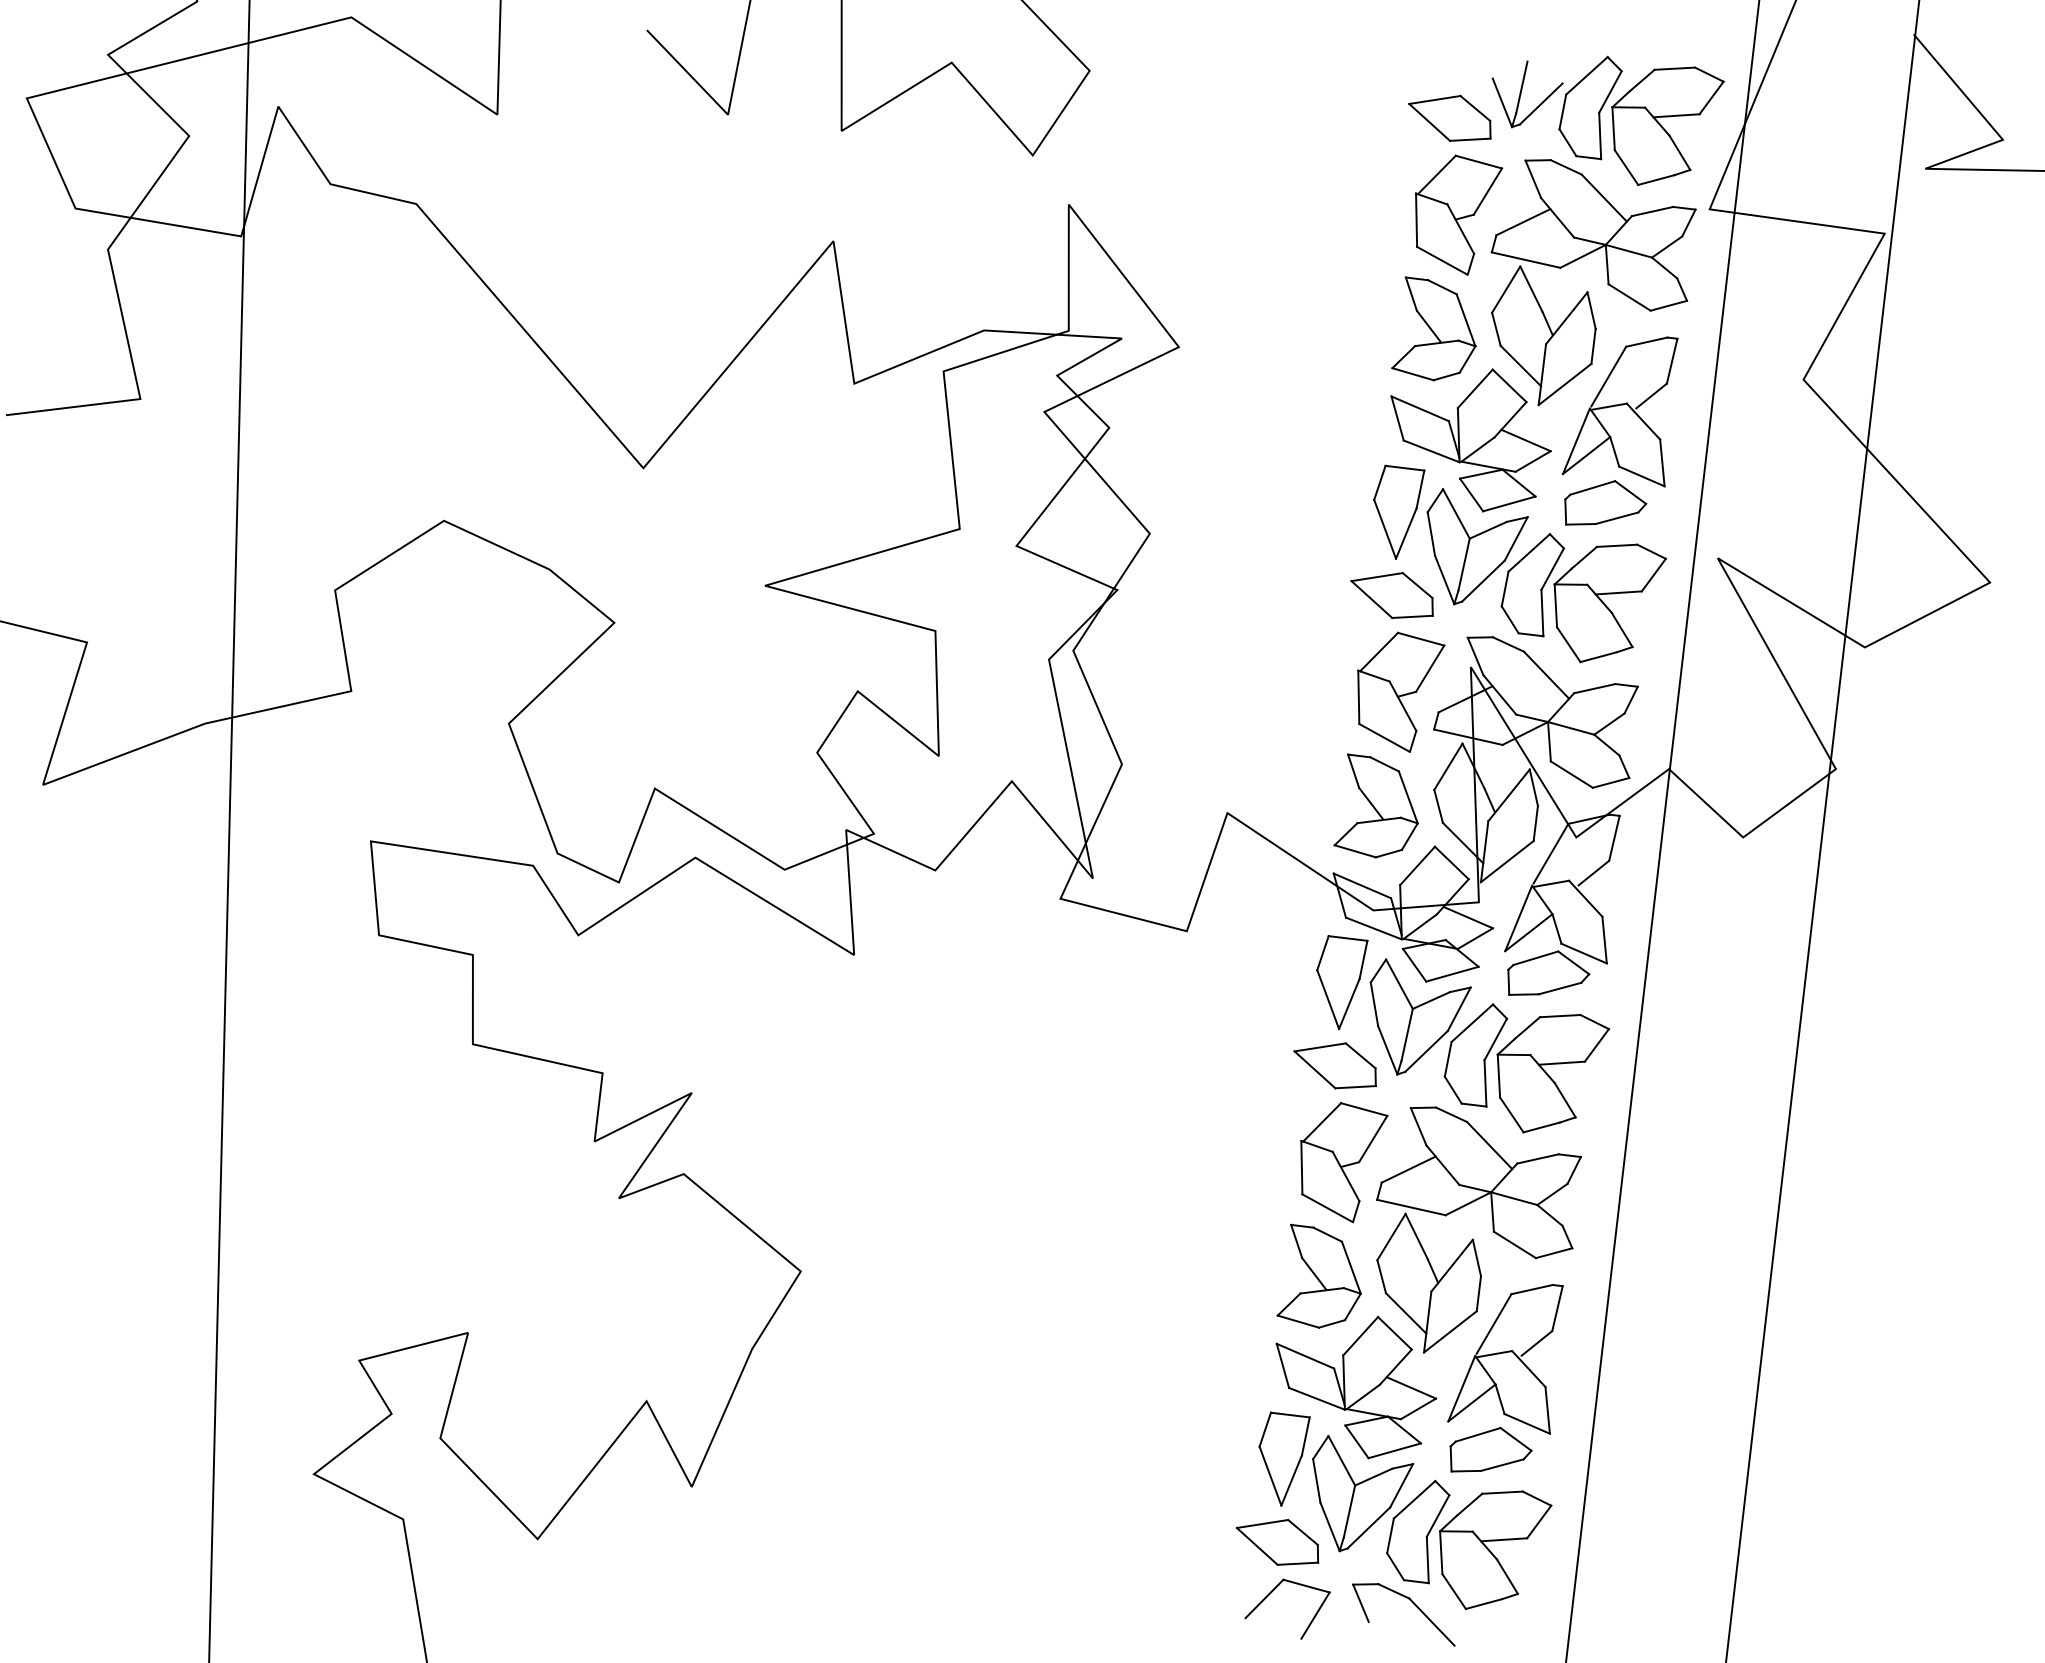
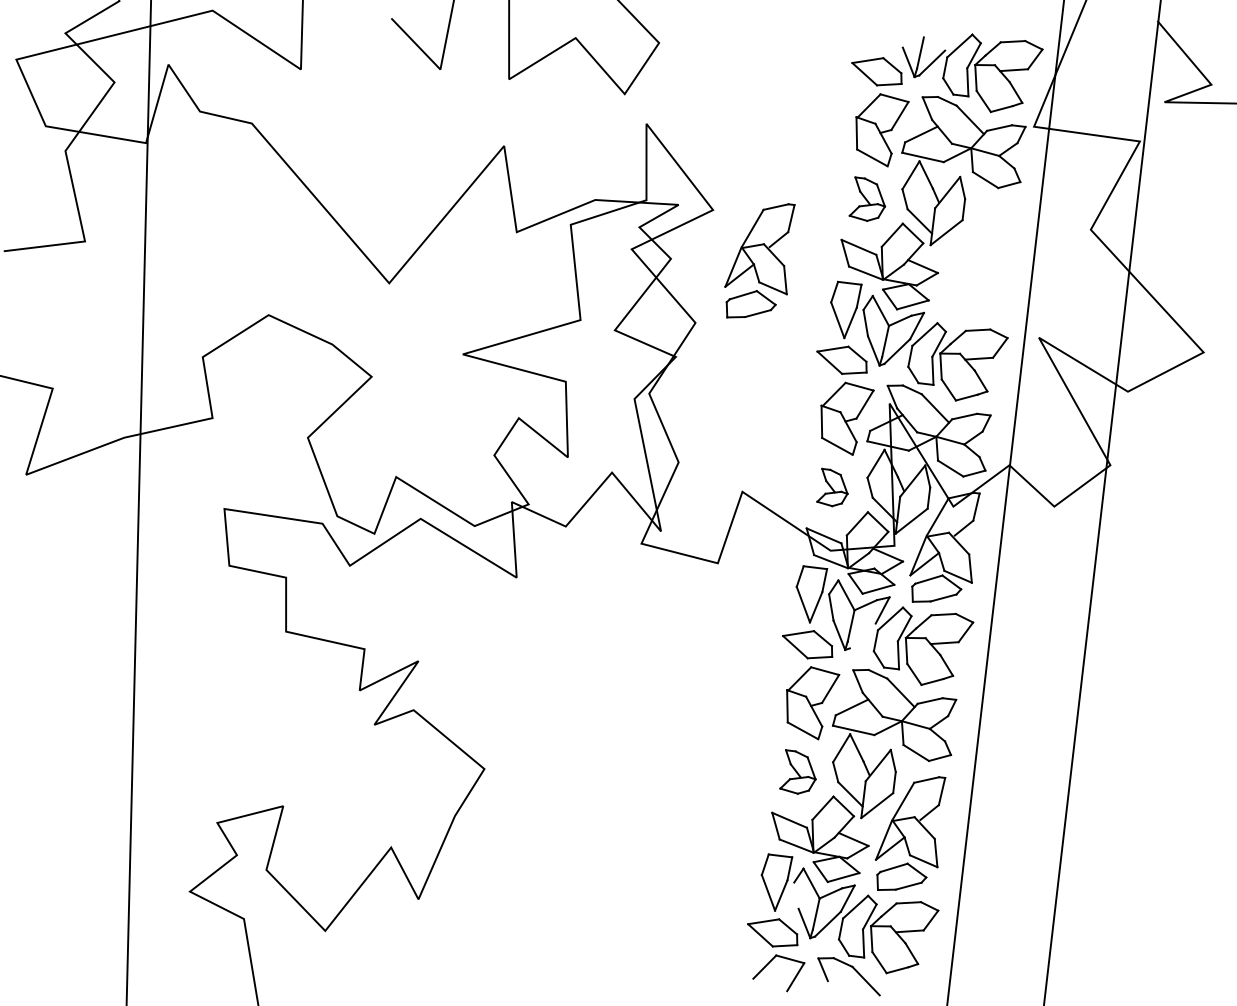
part: (1434, 329) -> (867, 199), size x0.7
part: (1619, 430) -> (759, 260), moved
part: (1376, 805) -> (832, 487), size x0.6
line: (1425, 1050) -> (862, 635), removed
part: (1318, 1275) -> (797, 771), size x0.7
line: (1316, 1480) -> (796, 895), removed

